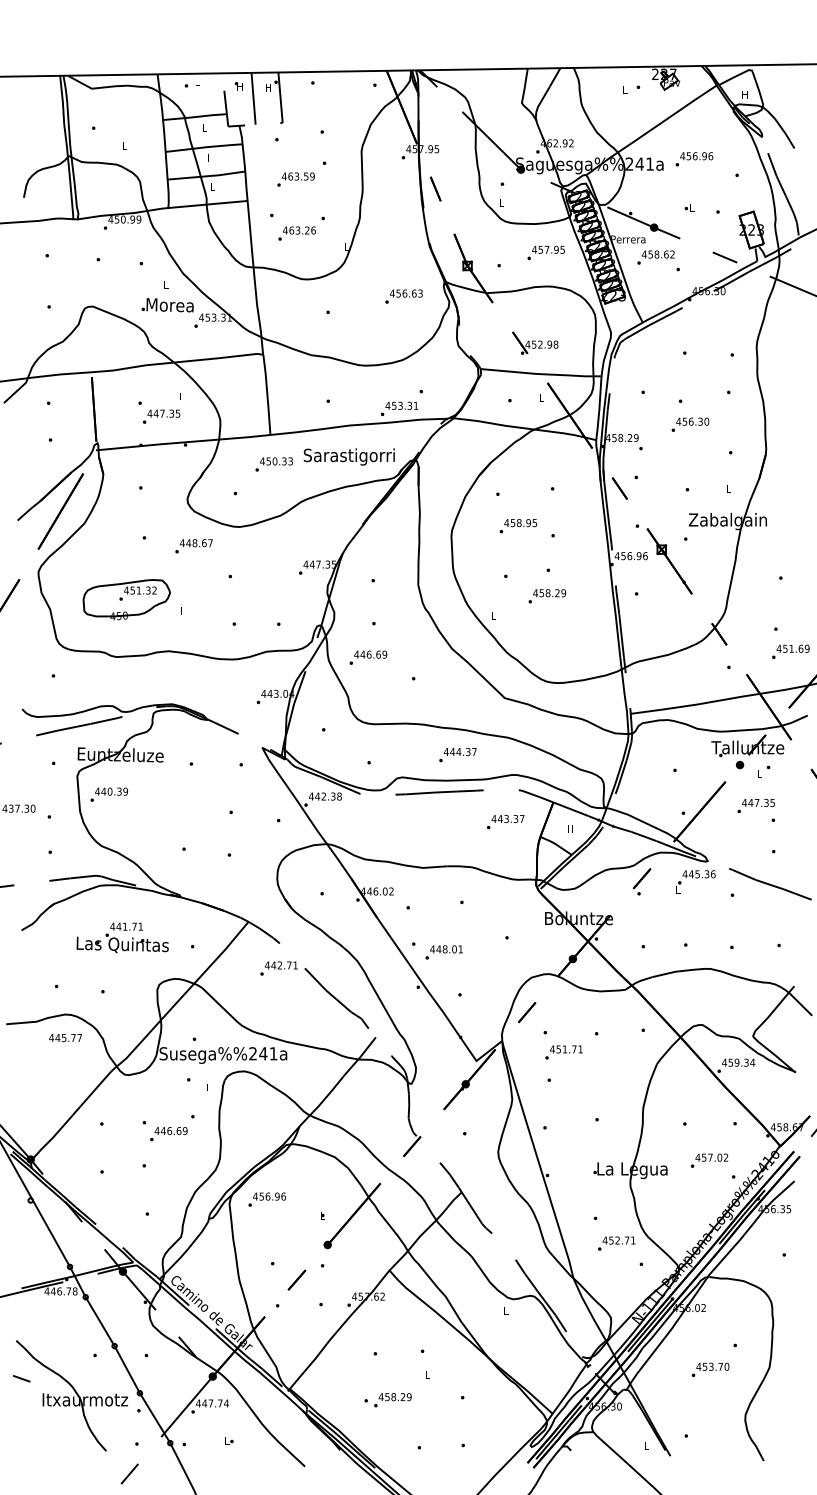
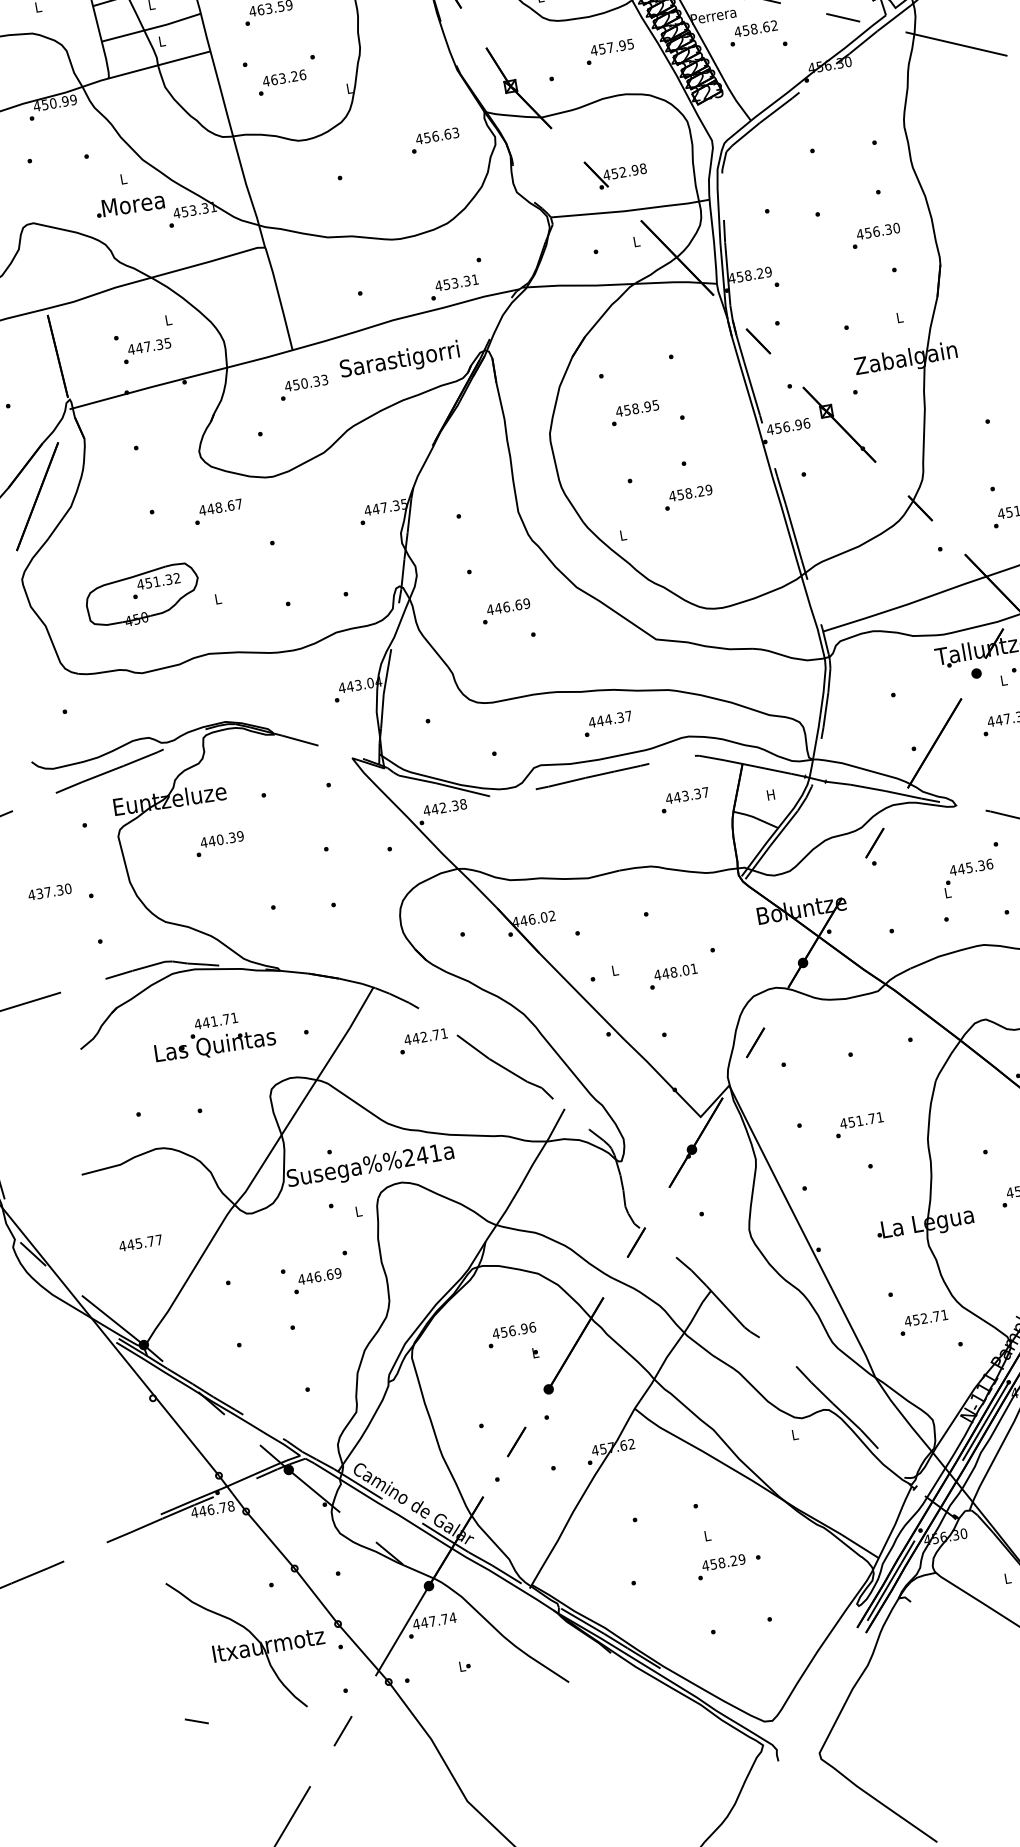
text: (690, 424) -> (876, 235), moved
text: (368, 657) -> (506, 610), moved
text: (108, 794) -> (218, 843), moved
text: (695, 881) -> (968, 877), moved
text: (443, 952) -> (672, 976), moved
text: (65, 1038) -> (140, 1243), moved
text: (563, 1052) -> (858, 1125), moved
text: (267, 1199) -> (512, 1334), moved
line: (21, 1378) -> (196, 1721), moved
text: (392, 1400) -> (721, 1567), moved

